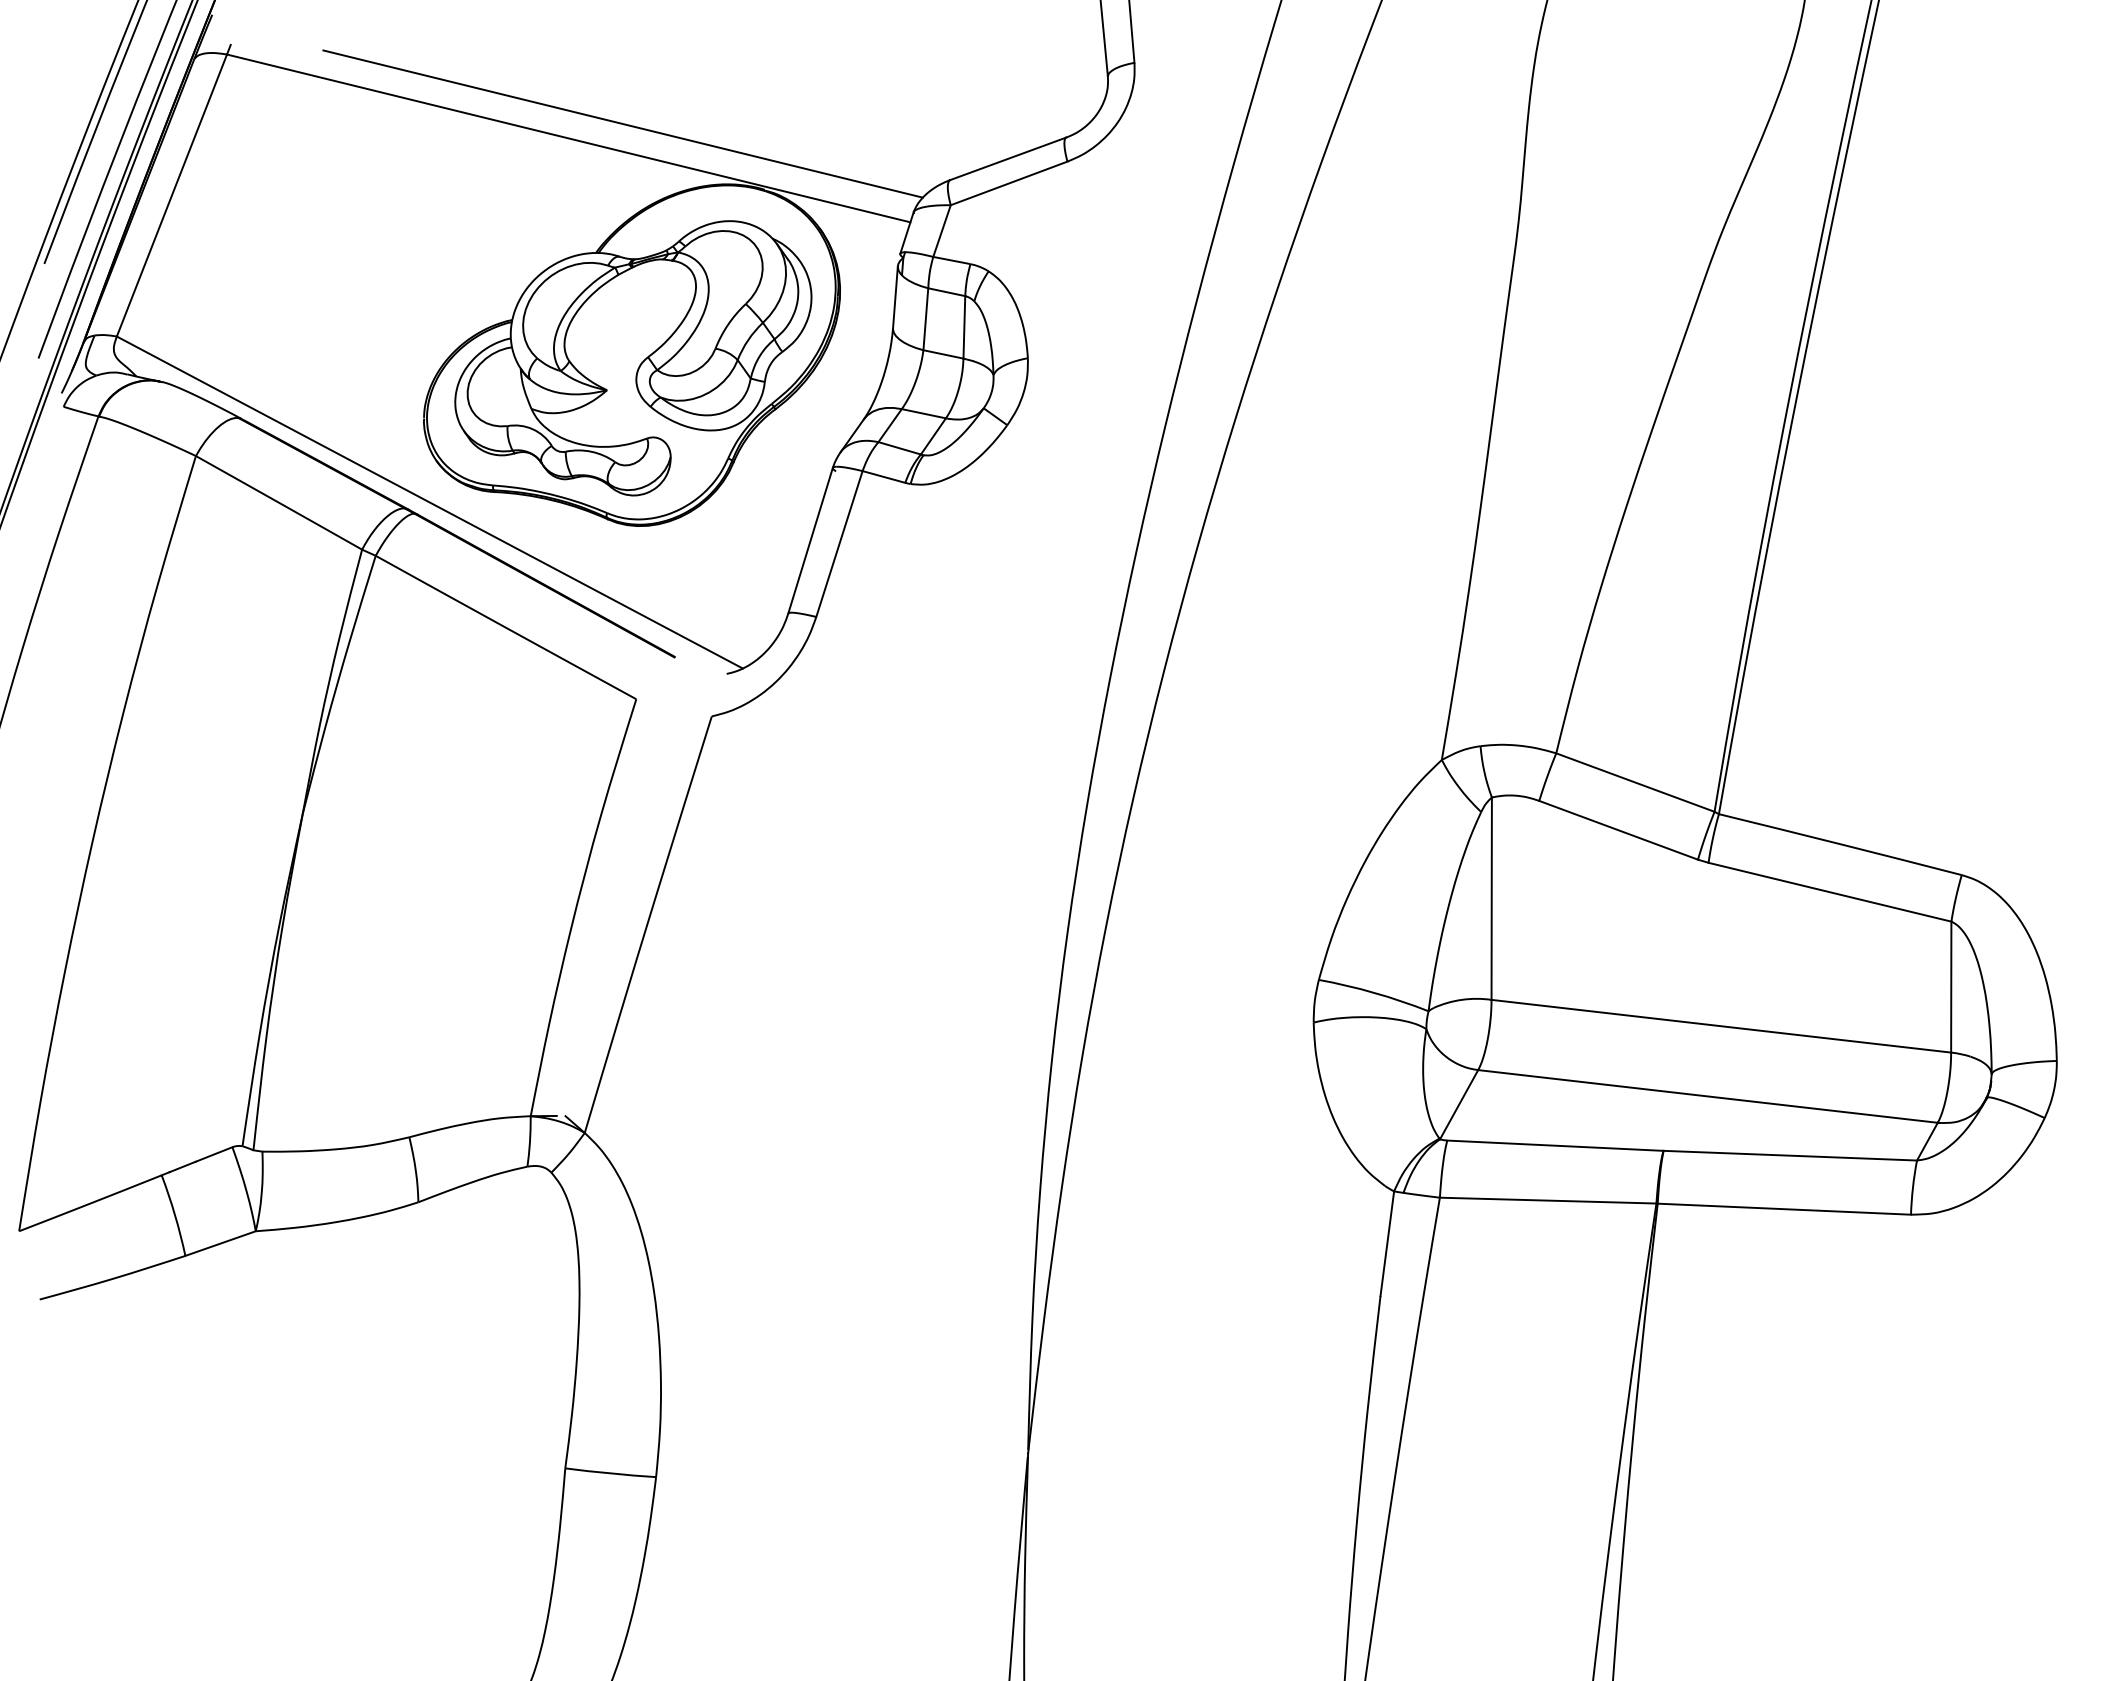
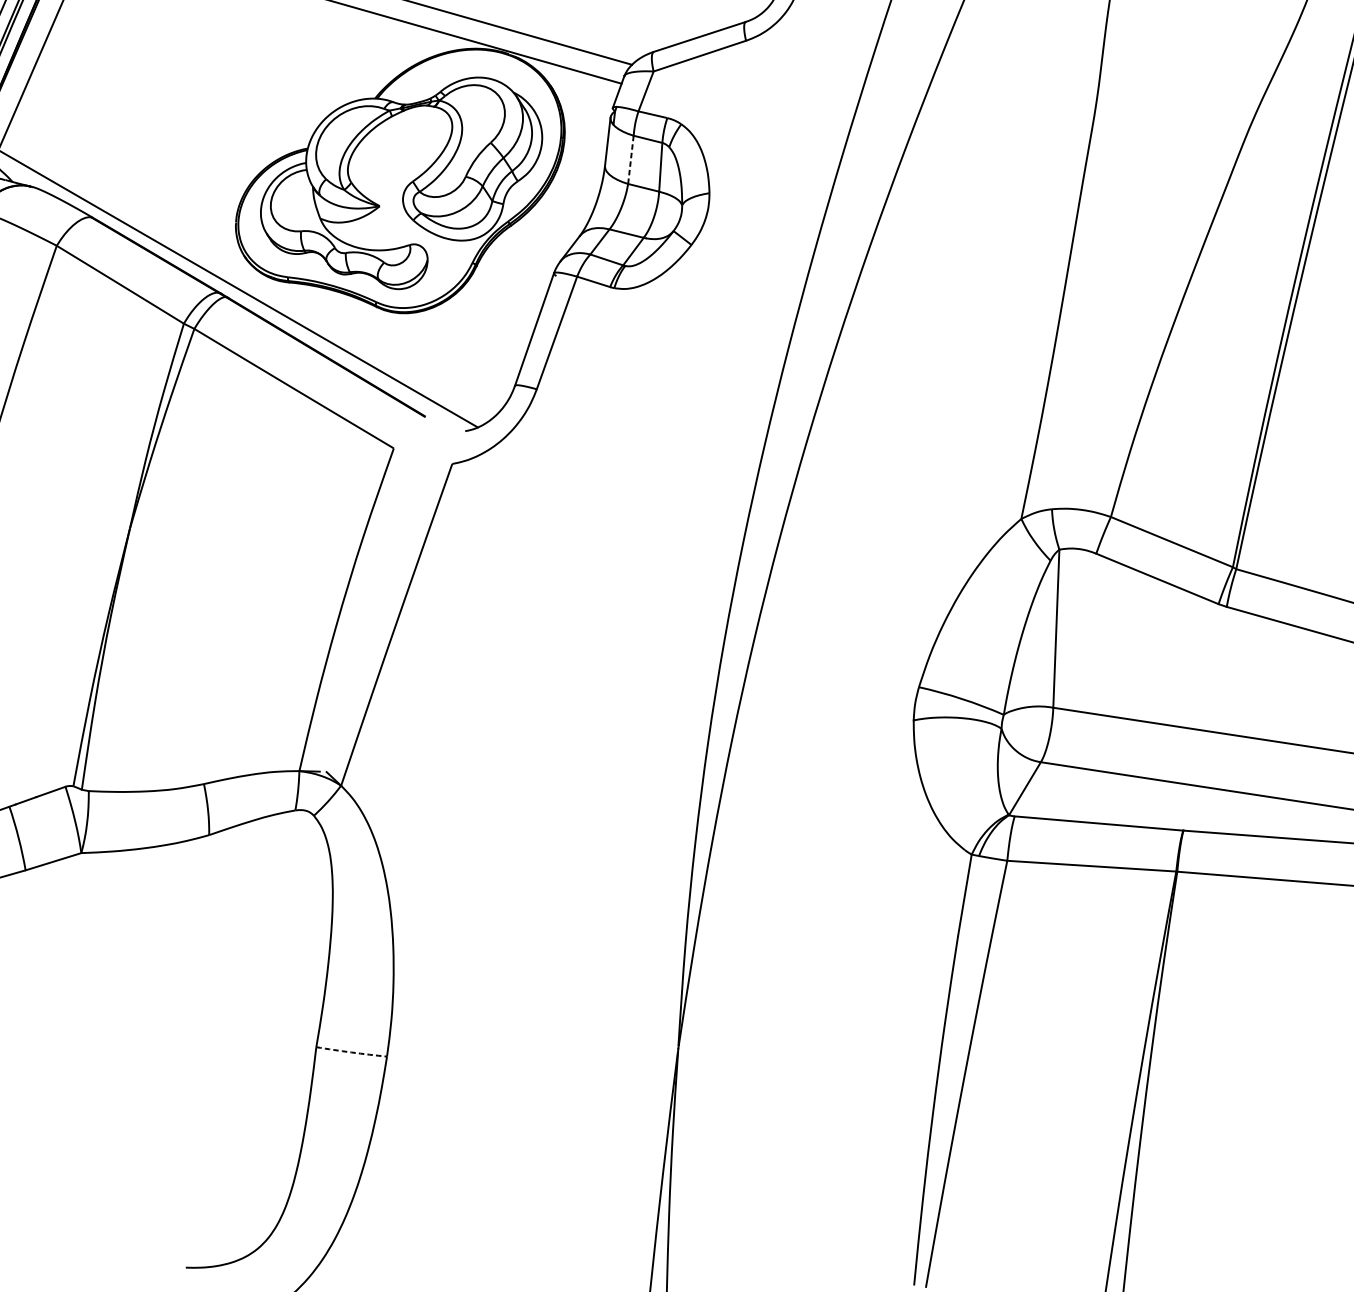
line: (925, 319) -> (630, 160), solid -> dashed
arc: (610, 1473) -> (351, 1052), solid -> dashed

